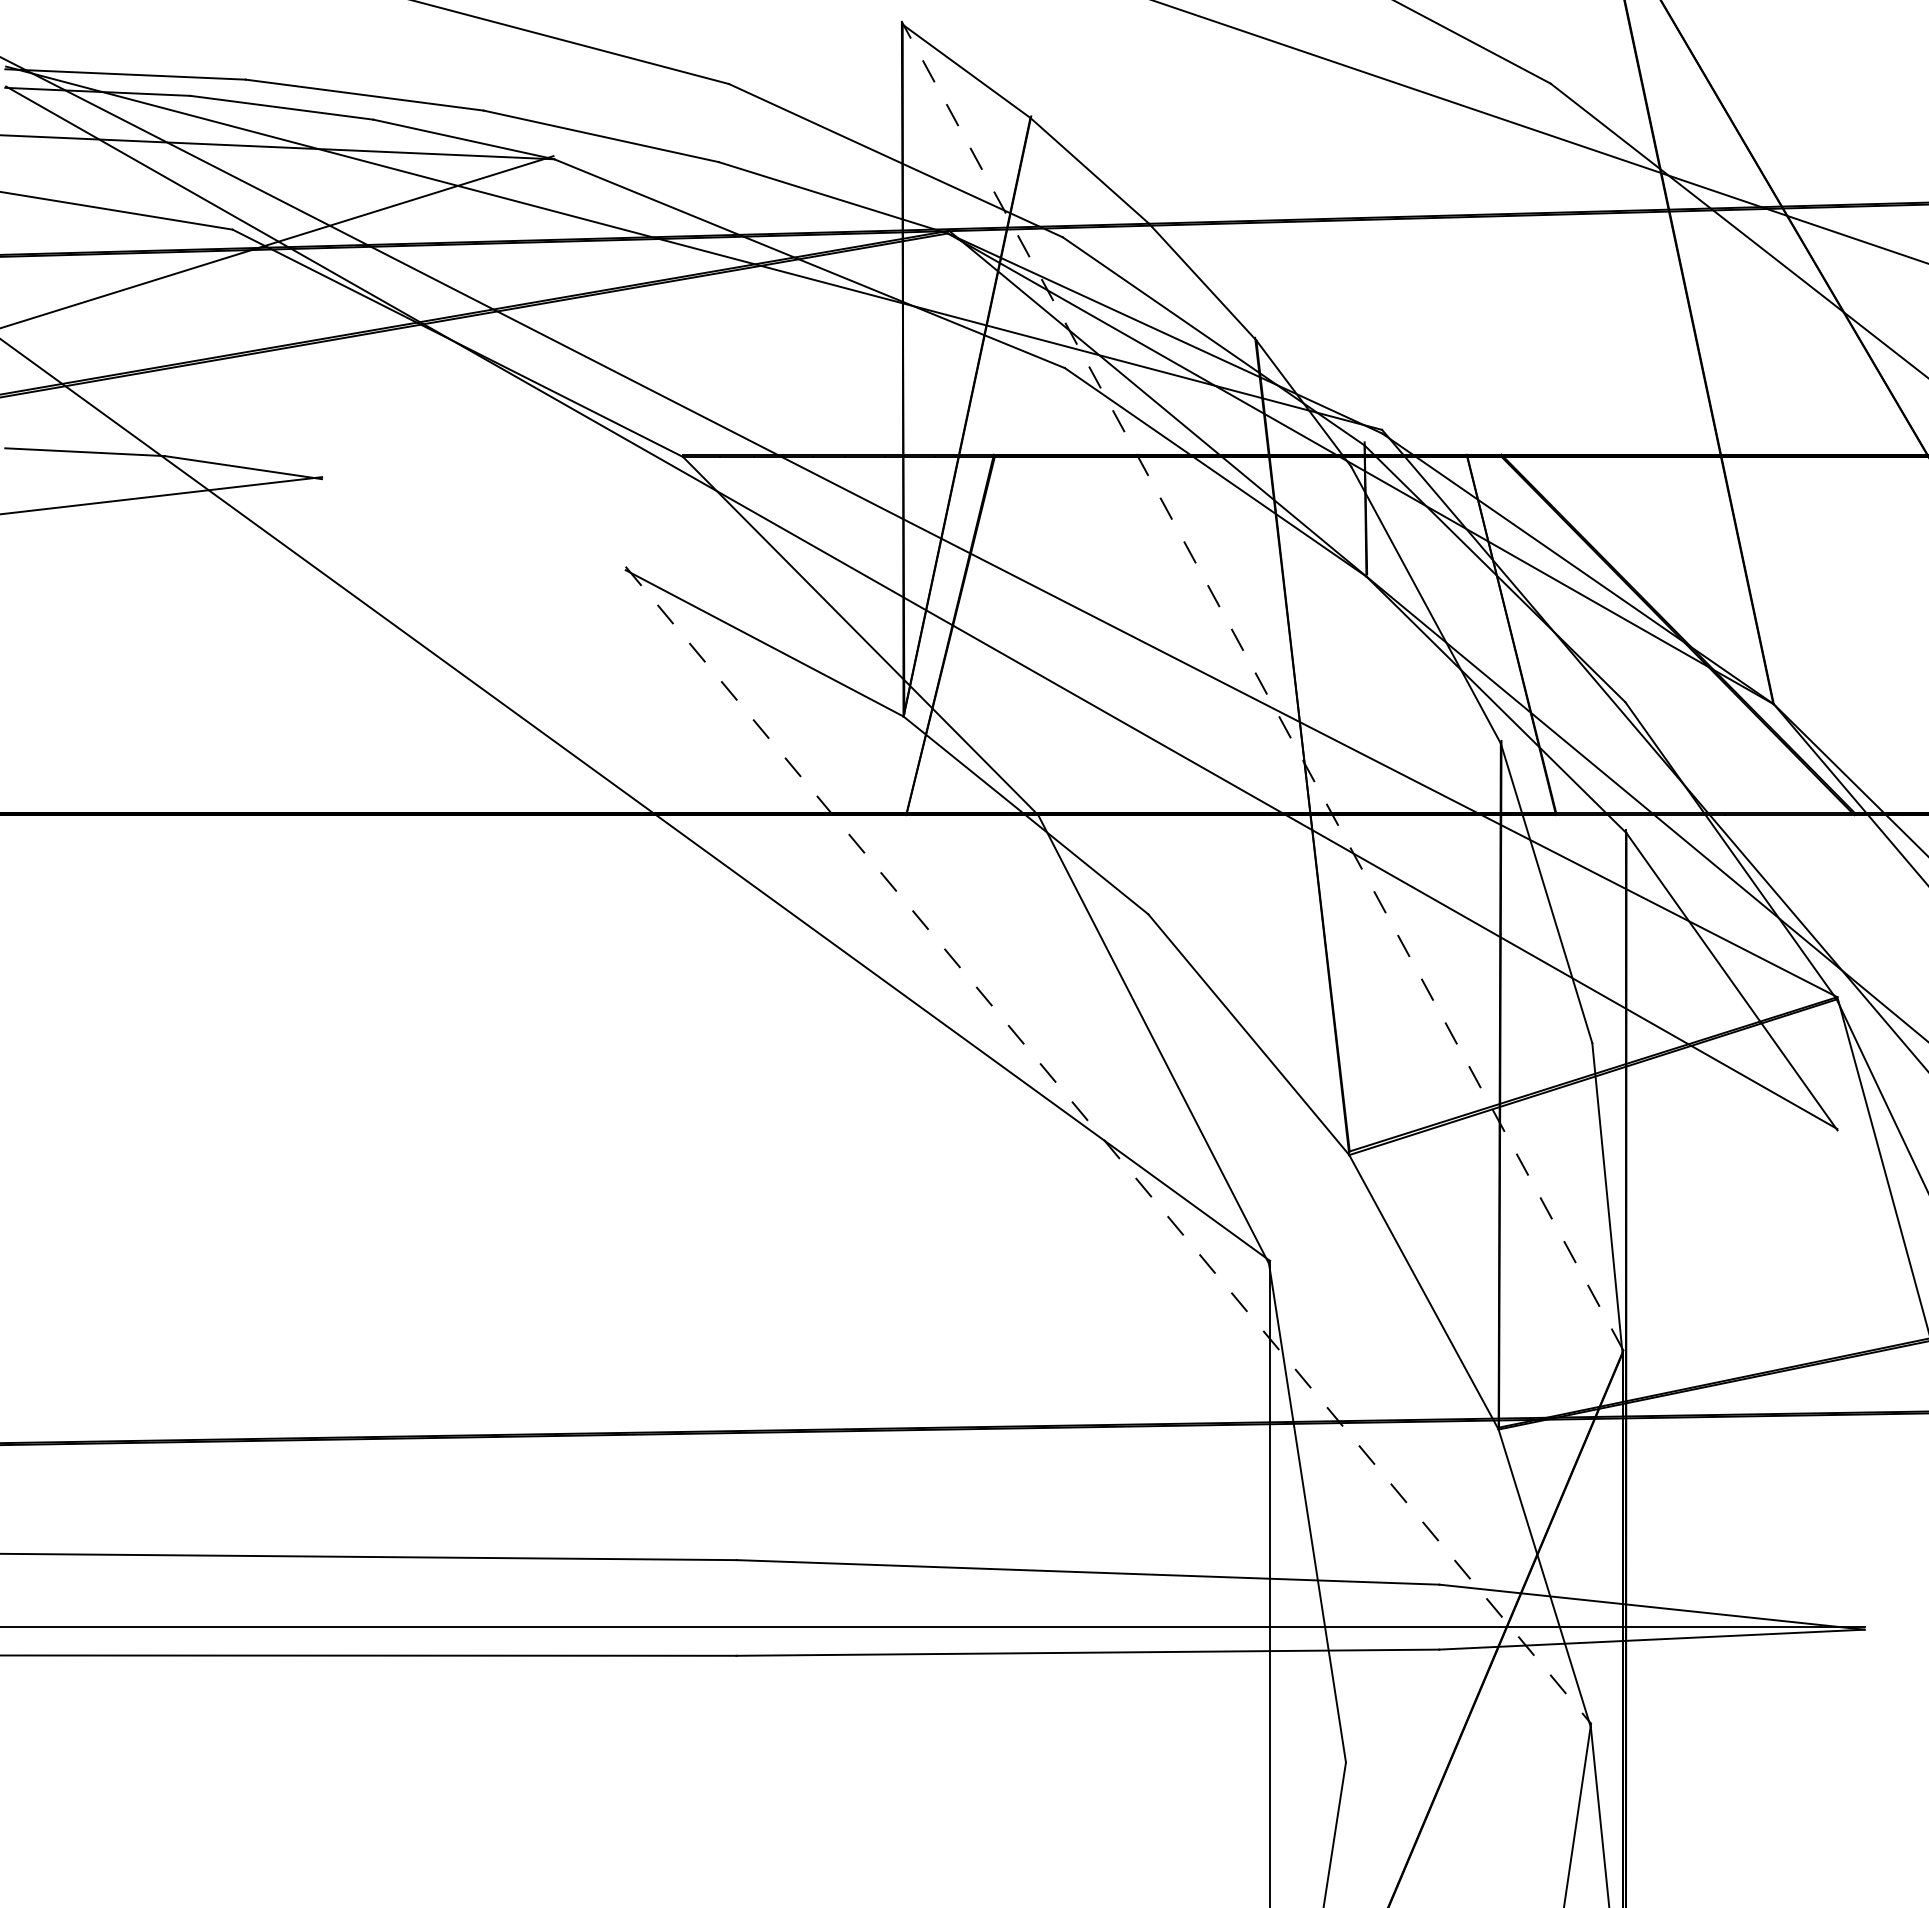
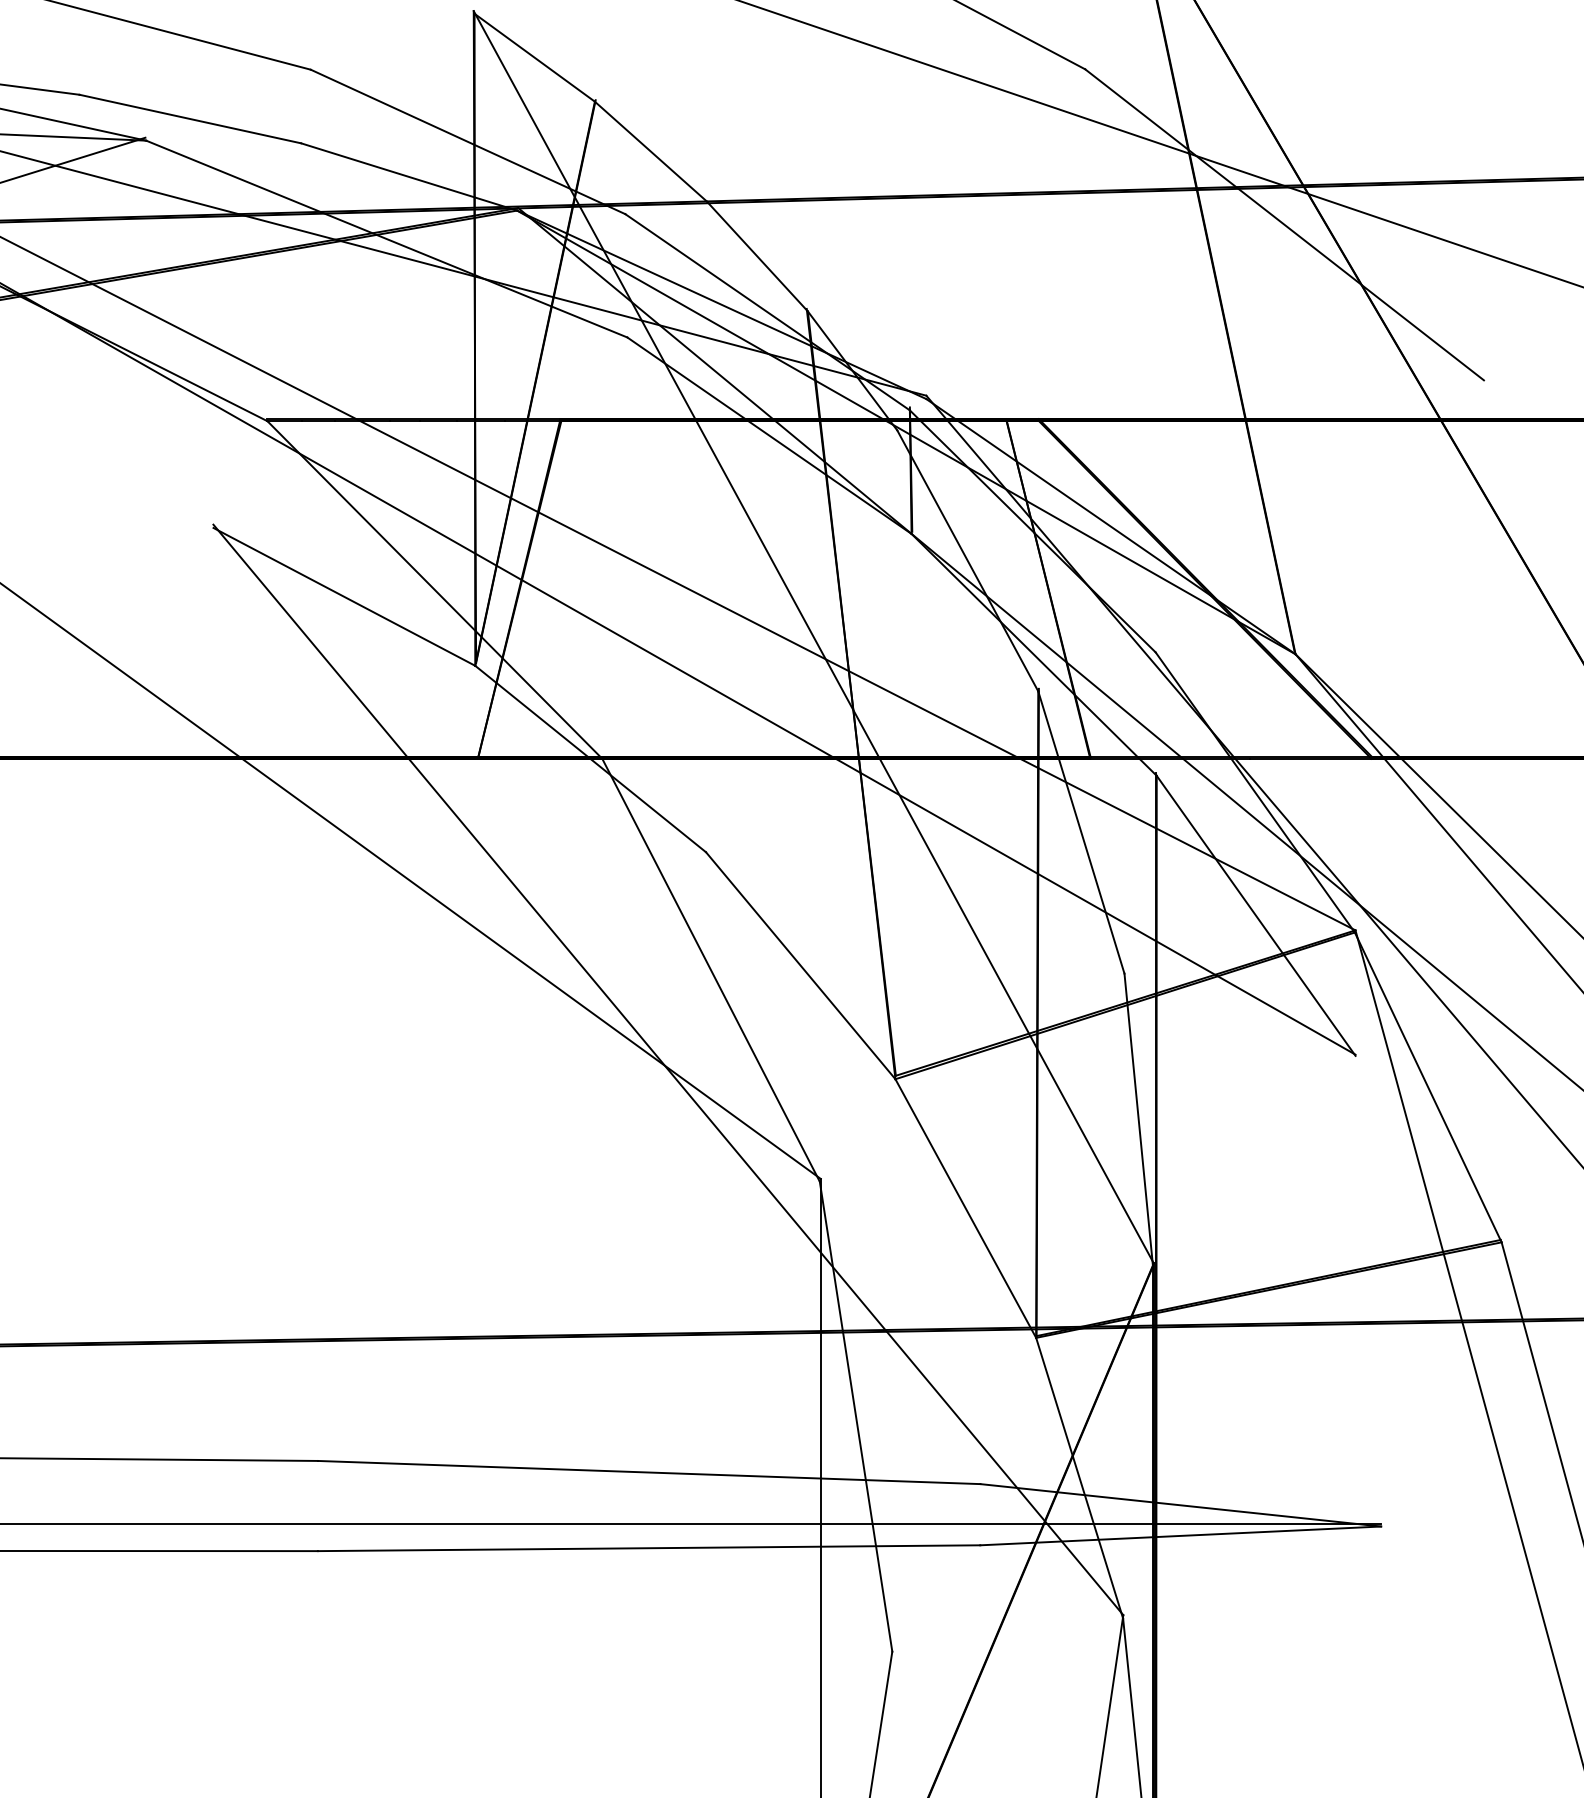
line: (1262, 686) -> (813, 637), dashed -> solid
line: (1108, 1145) -> (668, 1070), dashed -> solid

